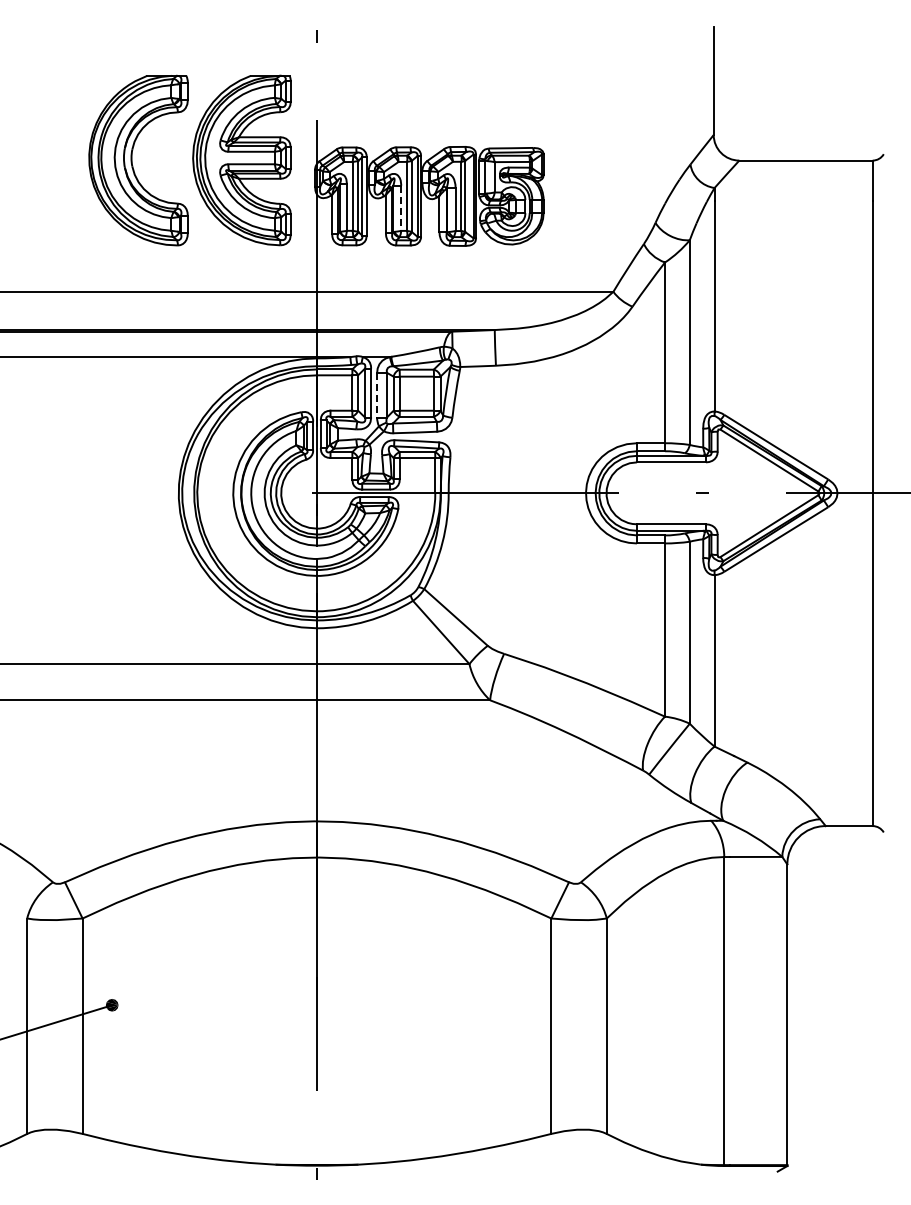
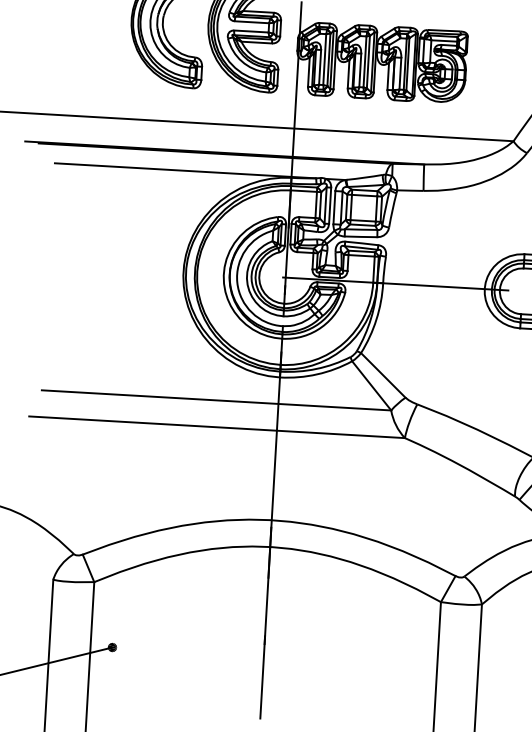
line: (401, 208) -> (360, 70), dashed -> solid
line: (377, 395) -> (334, 207), dashed -> solid

